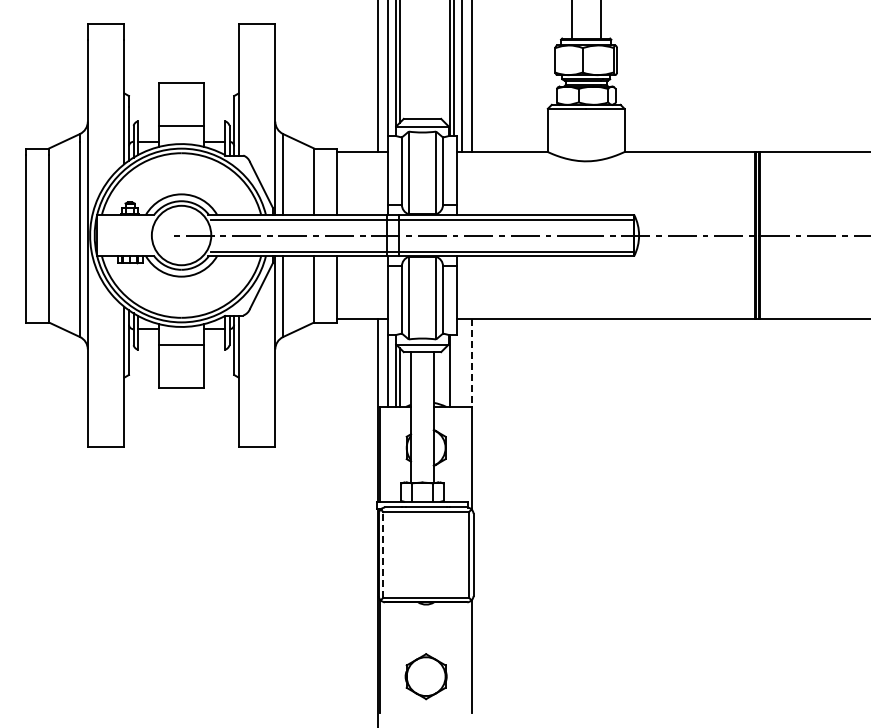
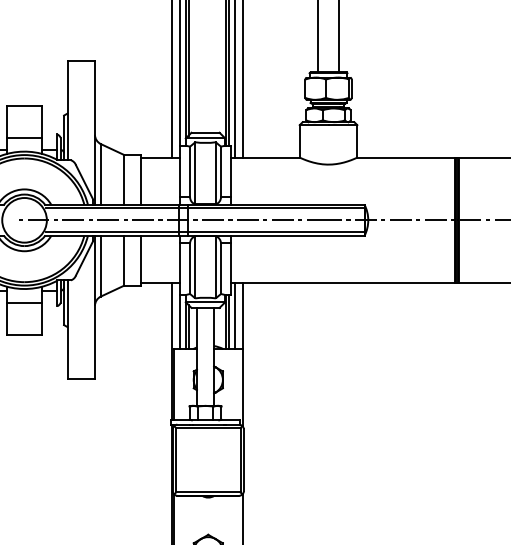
line: (461, 362) -> (234, 315), added
line: (471, 362) -> (242, 315), dashed -> solid
line: (453, 370) -> (228, 321), added
line: (383, 554) -> (176, 459), dashed -> solid

